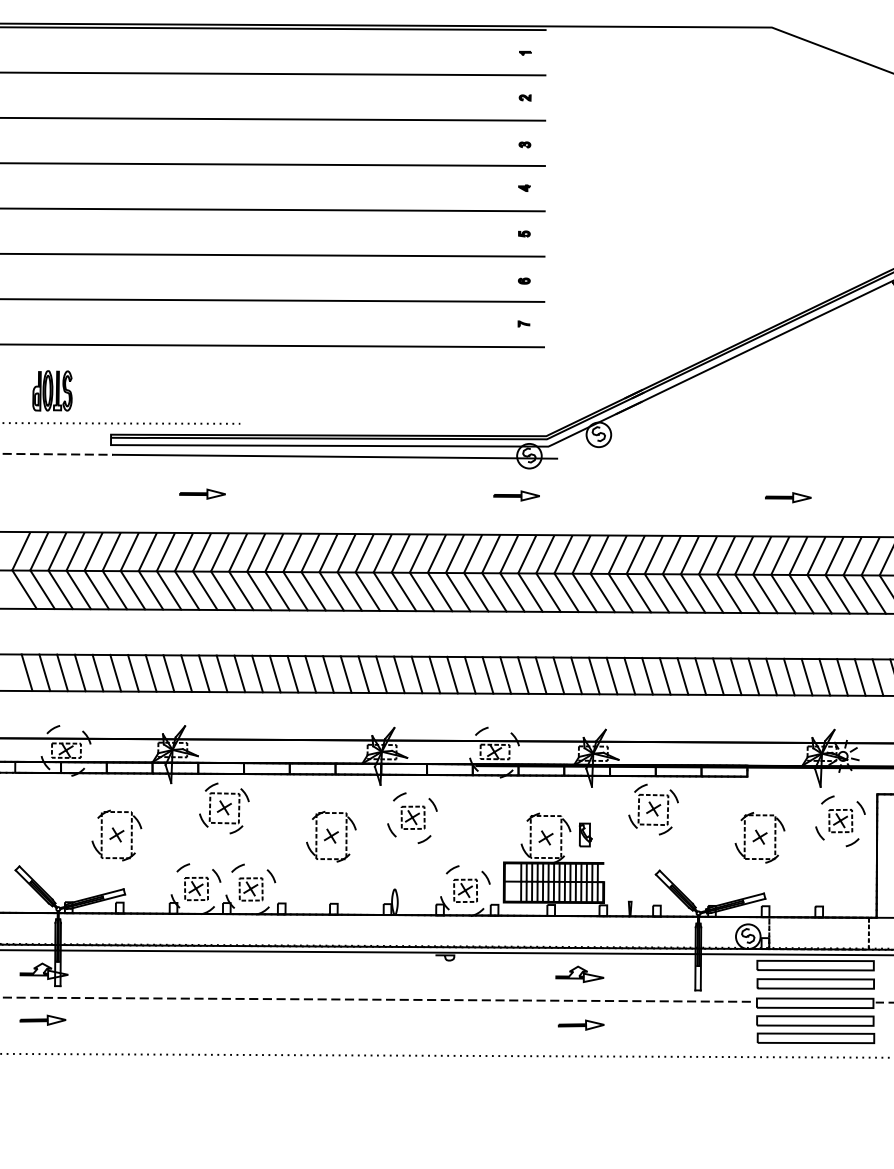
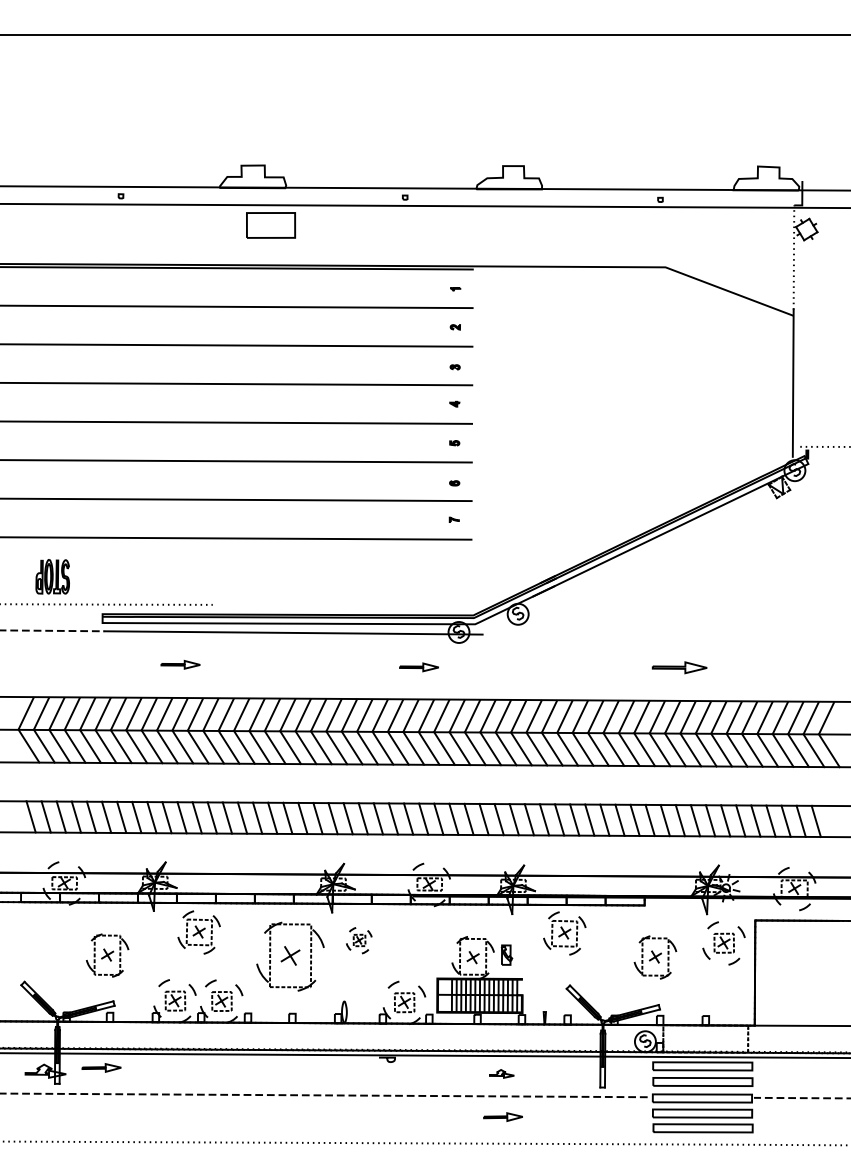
part: (515, 496) -> (418, 667), moved
part: (788, 497) -> (679, 667), size x1.4
part: (411, 817) -> (358, 940), size x0.6
part: (330, 836) -> (289, 956), size x1.6
part: (579, 973) -> (501, 1073), size x0.6
part: (42, 1019) -> (101, 1067), moved

